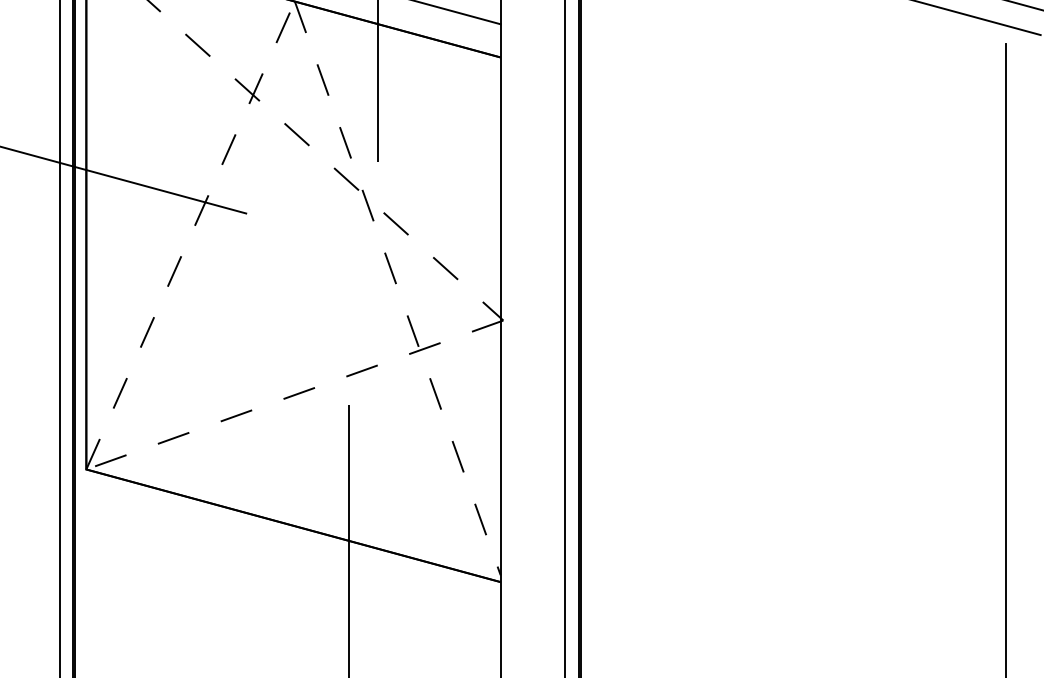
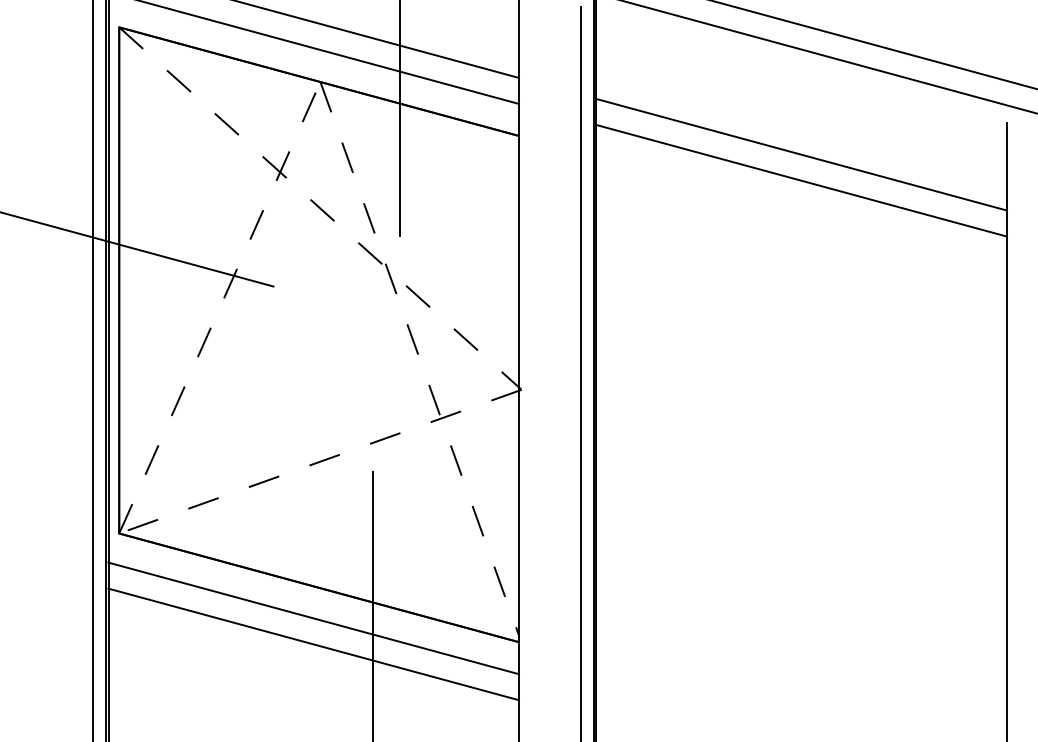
line: (793, 76) -> (801, 154), added
line: (793, 103) -> (801, 180), added
line: (287, 557) -> (313, 618), added
line: (287, 584) -> (313, 644), added

